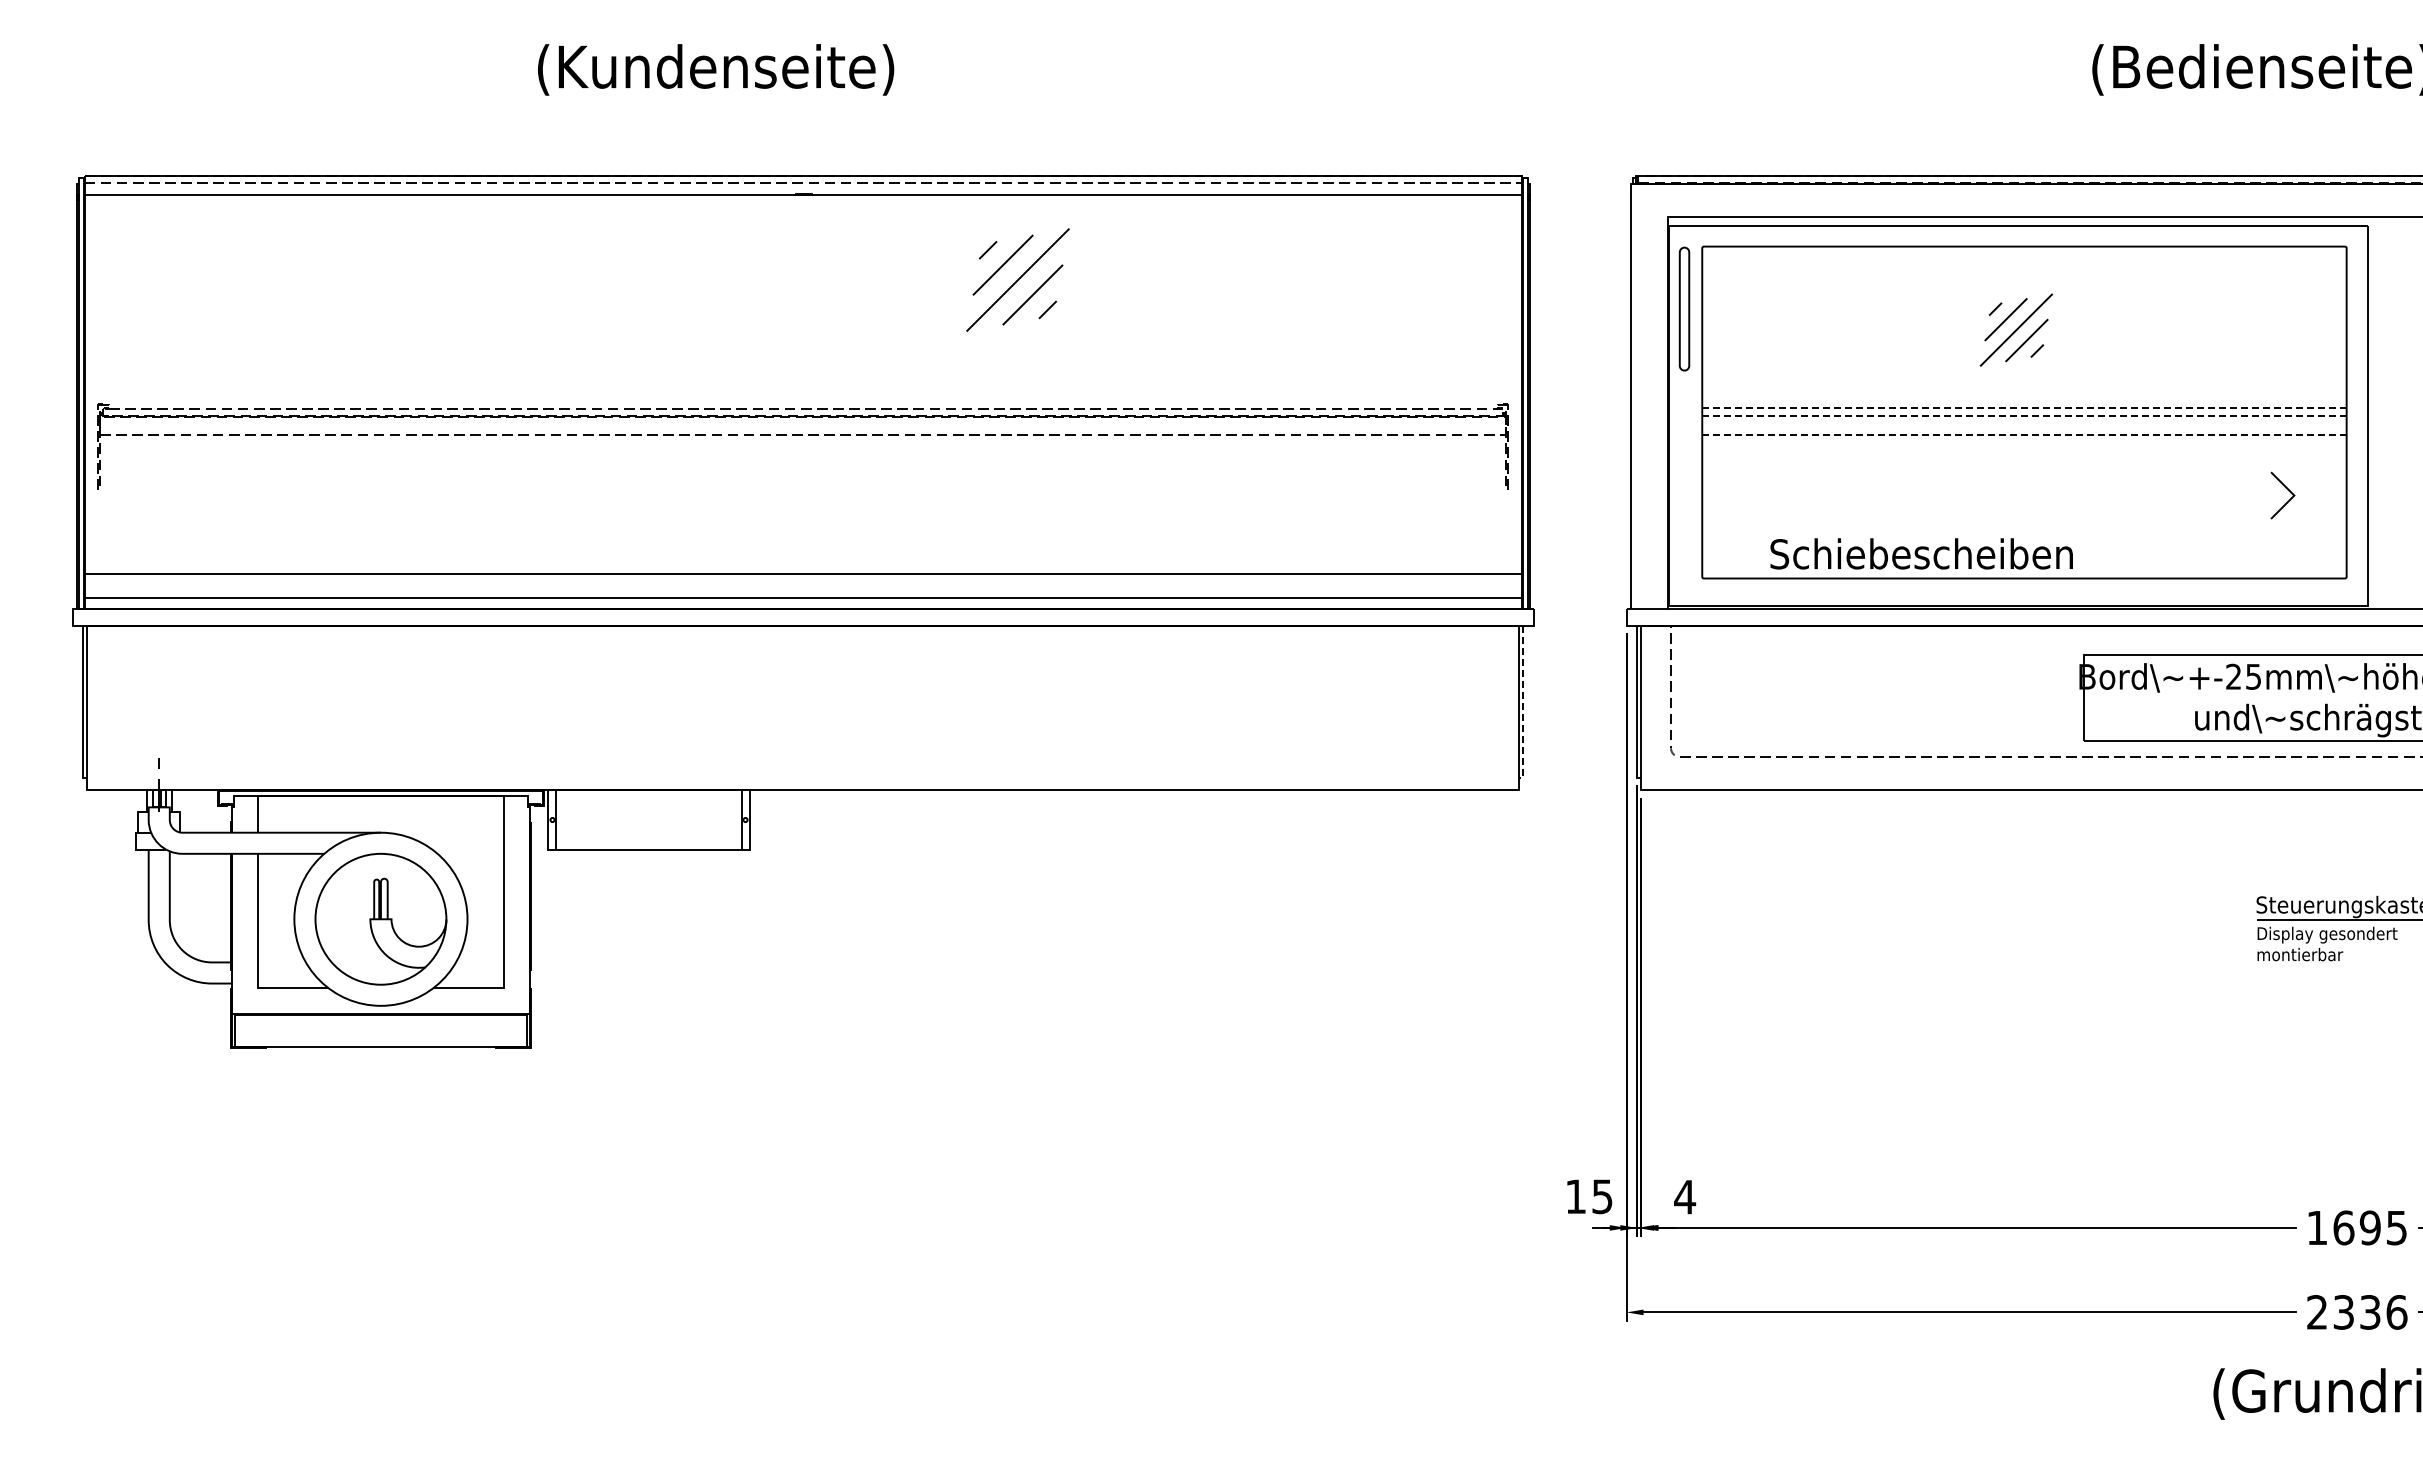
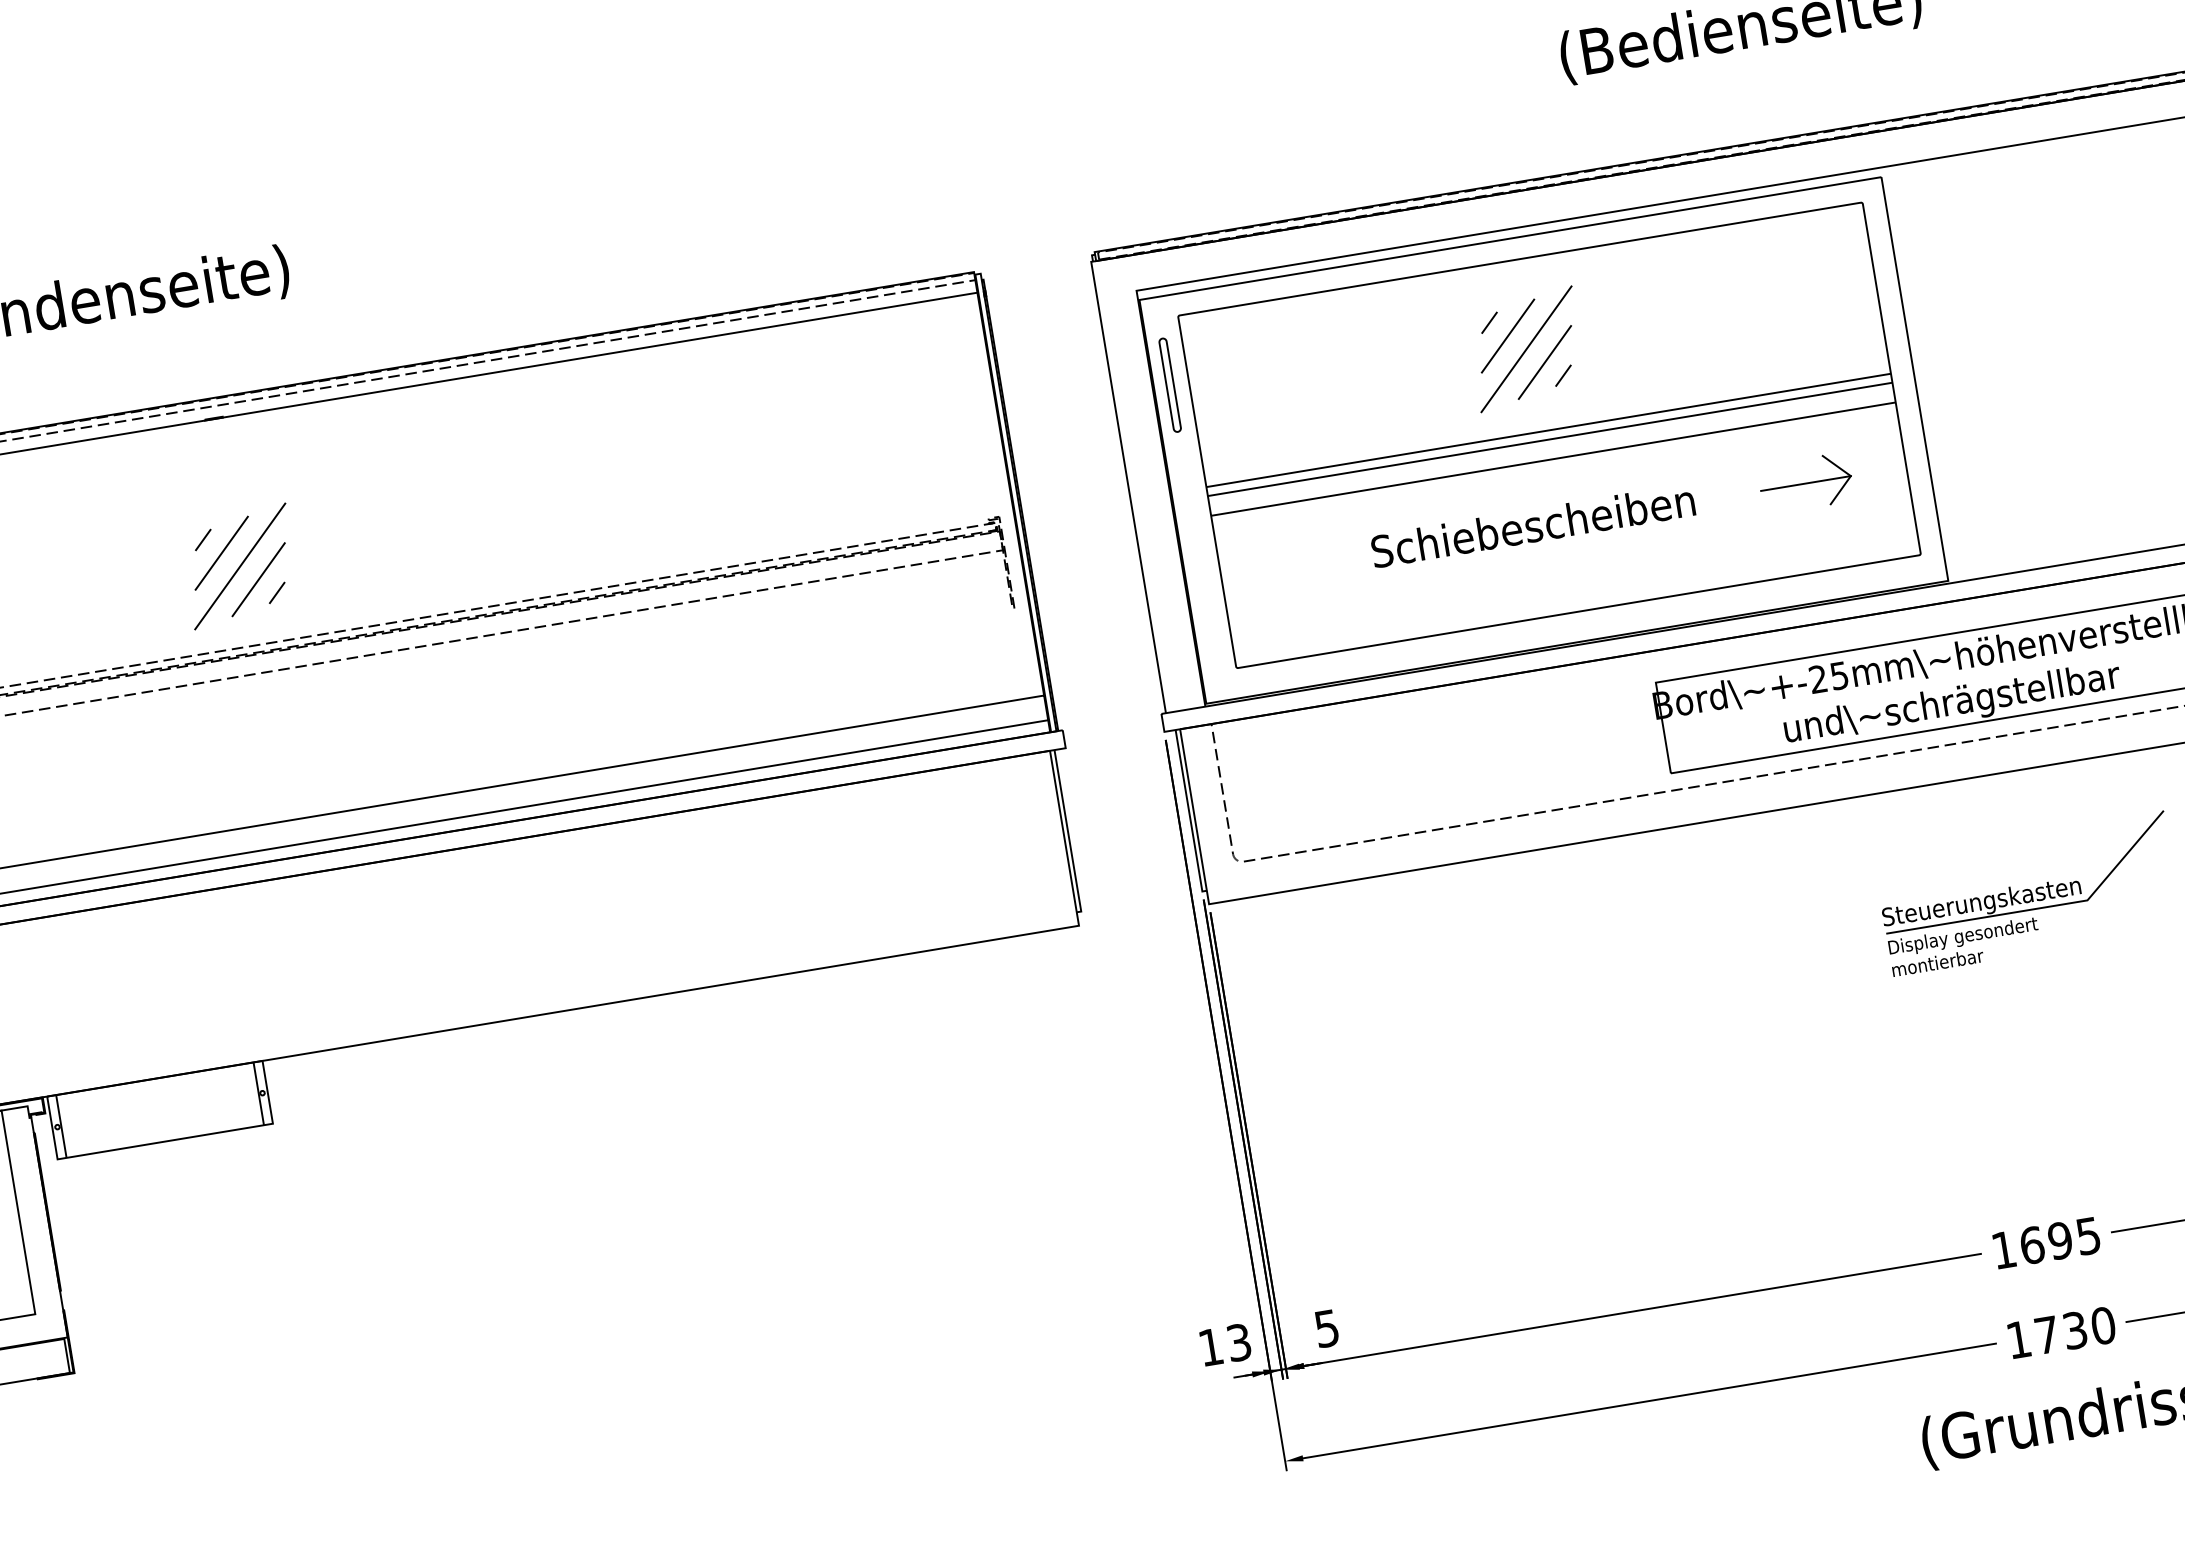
part: (1017, 279) -> (239, 565), moved
part: (1684, 308) -> (1170, 384), size x0.71
part: (2016, 329) -> (1526, 348), size x1.43
line: (2024, 407) -> (1548, 430), dashed -> solid
line: (2023, 416) -> (1549, 439), dashed -> solid
line: (2024, 434) -> (1553, 458), dashed -> solid
line: (2251, 495) -> (1805, 483), added
text: (1921, 553) -> (1532, 525), moved
line: (1523, 705) -> (1068, 834), dashed -> solid
text: (1602, 1196) -> (1239, 1342), 15 -> 13
text: (1685, 1197) -> (1327, 1328), 4 -> 5
text: (2357, 1312) -> (2061, 1332), 2336 -> 1730

